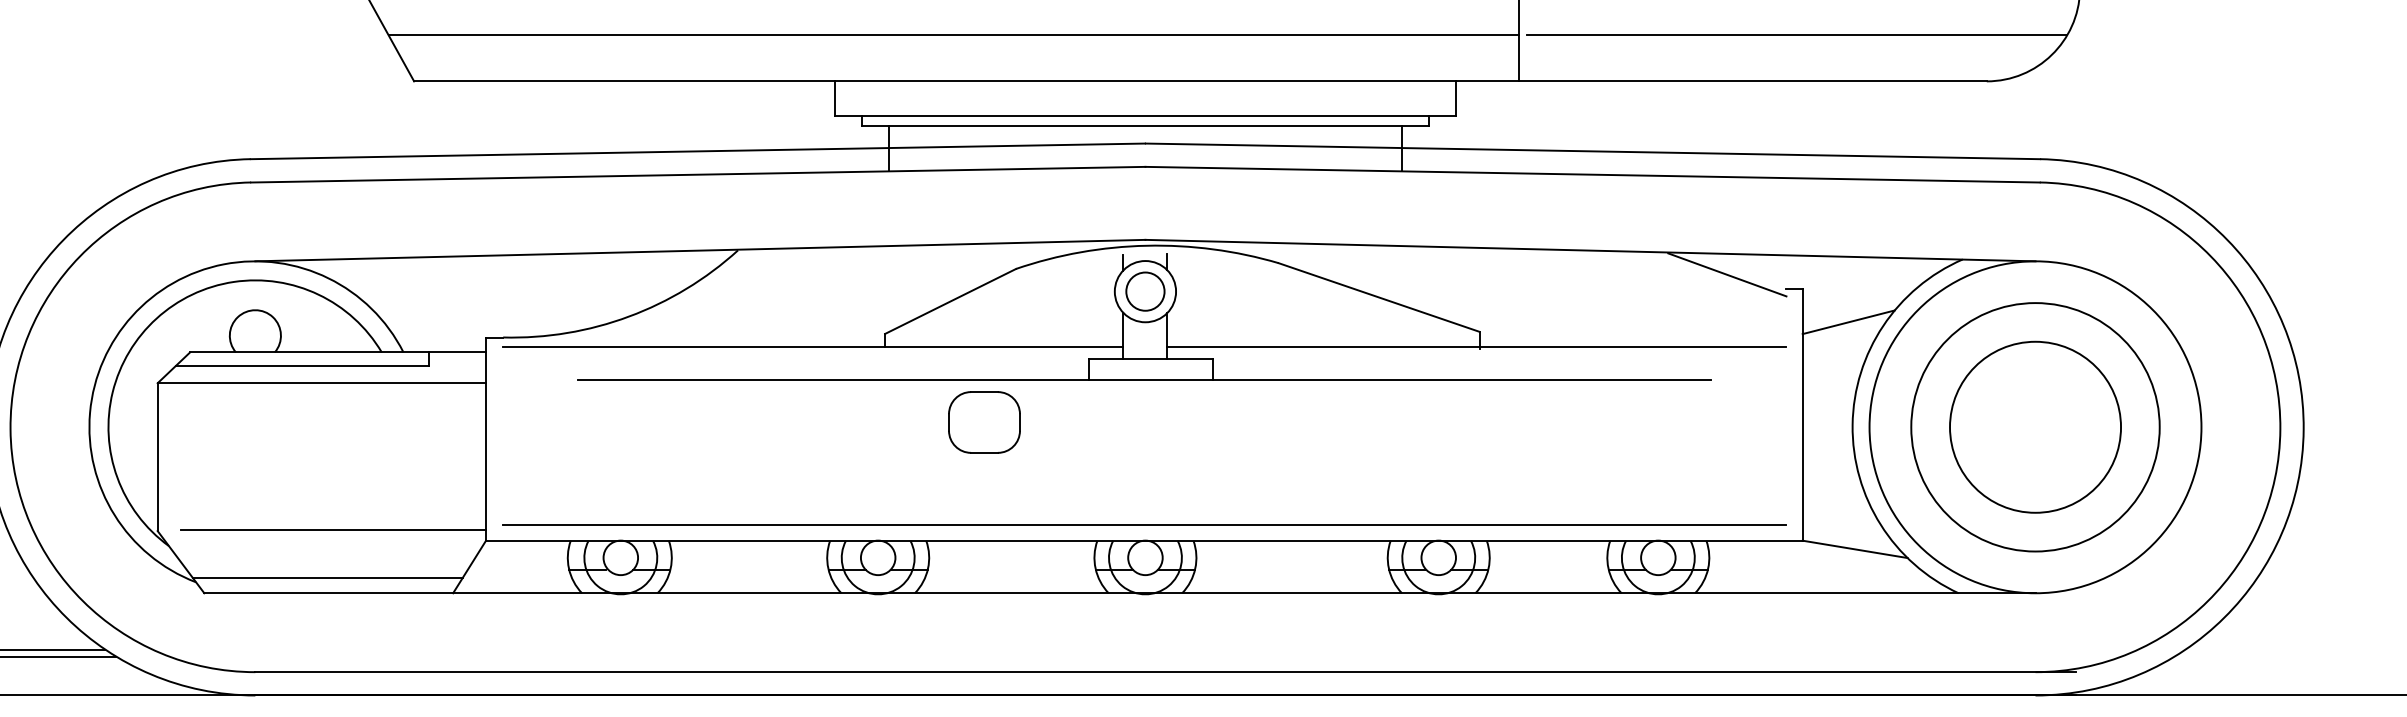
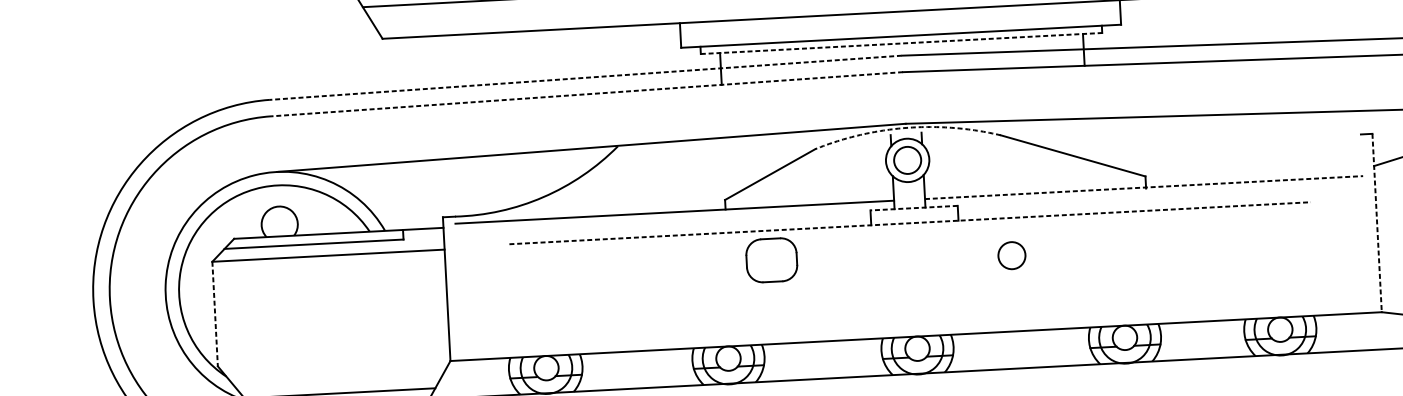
line: (1145, 126) -> (901, 43), solid -> dashed
line: (697, 151) -> (585, 77), solid -> dashed
line: (697, 174) -> (586, 94), solid -> dashed
arc: (1146, 245) -> (906, 127), solid -> dashed
line: (1727, 274) -> (1318, 126), removed
line: (1476, 347) -> (1143, 187), solid -> dashed
line: (1151, 359) -> (914, 208), solid -> dashed
line: (1144, 380) -> (910, 223), solid -> dashed
line: (1802, 415) -> (1377, 223), solid -> dashed
part: (984, 422) -> (771, 260), moved
circle: (1285, 433) -> (1011, 255), added
line: (157, 457) -> (215, 314), solid -> dashed
line: (1144, 525) -> (915, 325), removed
line: (333, 529) -> (342, 358), removed

